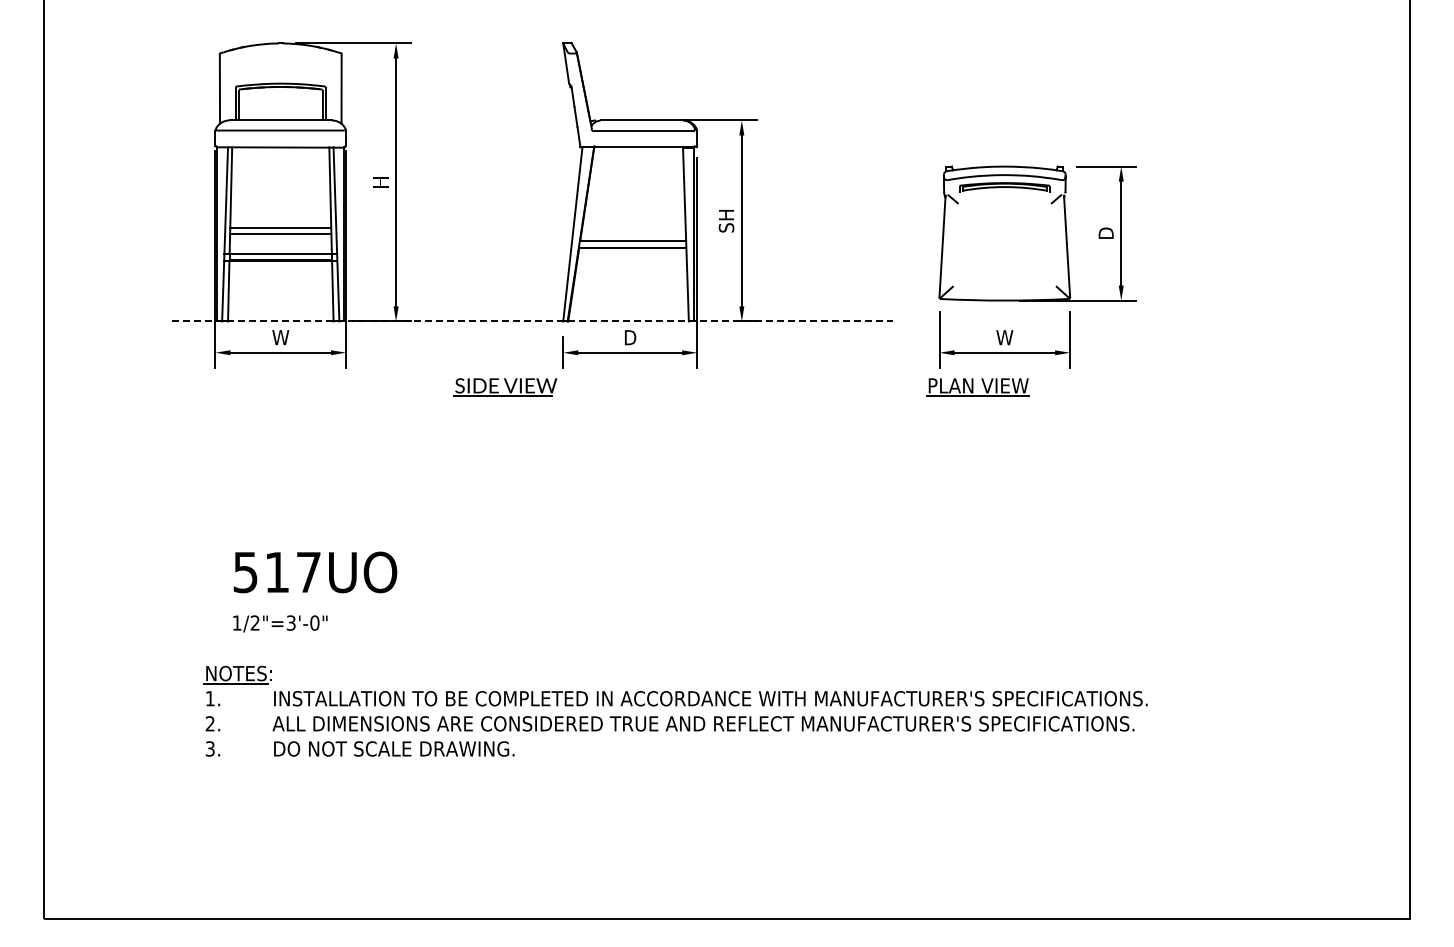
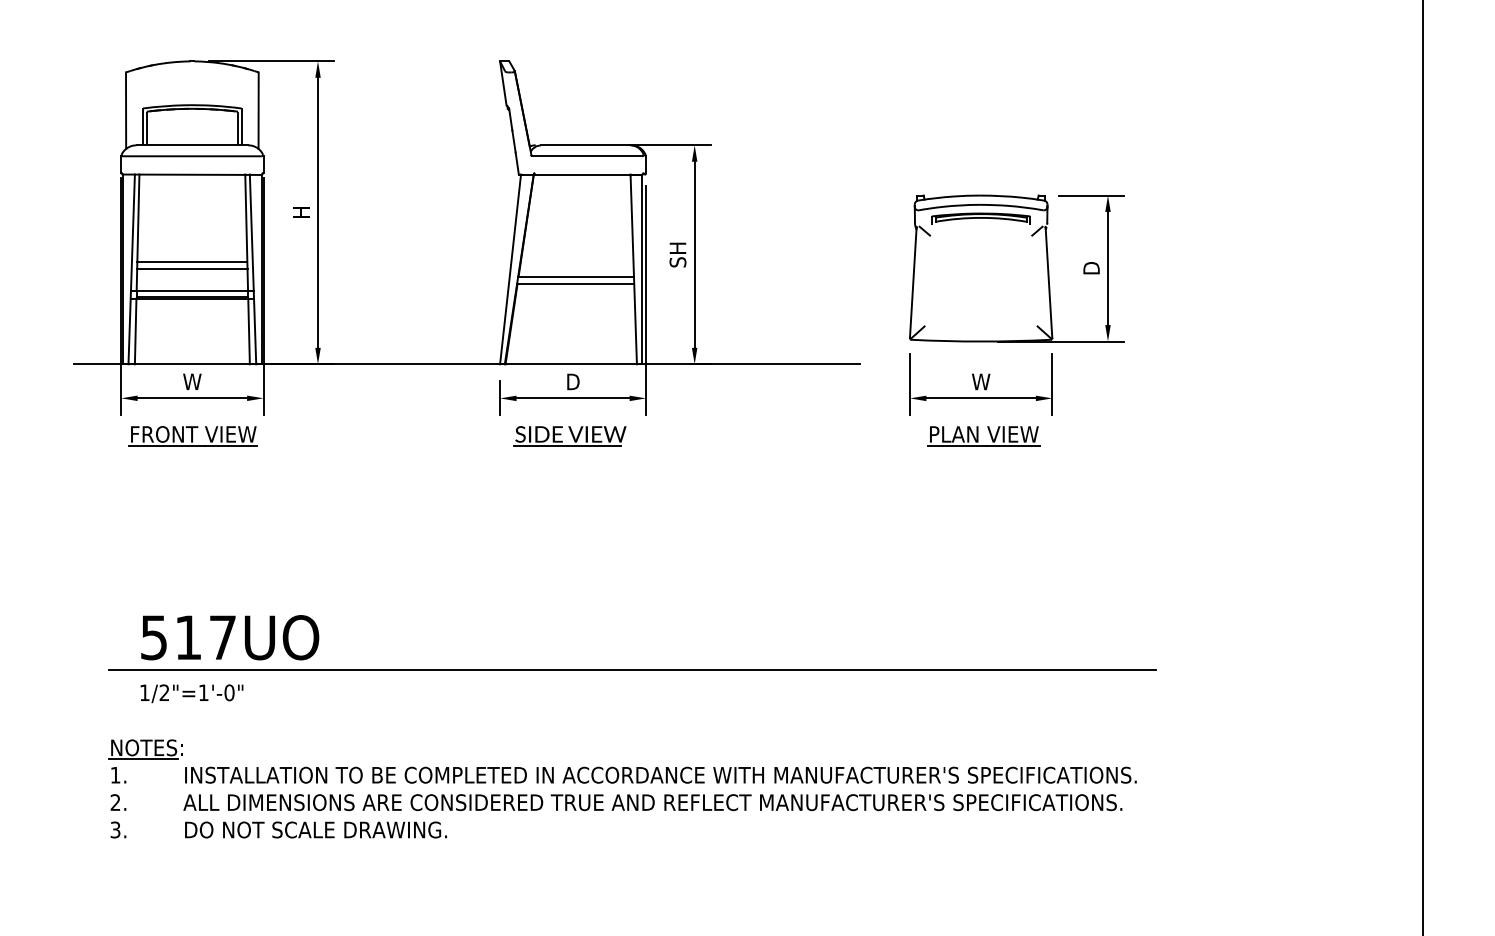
line: (532, 321) -> (466, 364), dashed -> solid
part: (281, 387) -> (193, 436), added
part: (505, 387) -> (570, 436), moved
part: (977, 387) -> (982, 436), moved
line: (684, 601) -> (632, 669), added
text: (290, 622) -> (202, 692), 1/2"=3'-0" -> 1/2"=1'-0"

